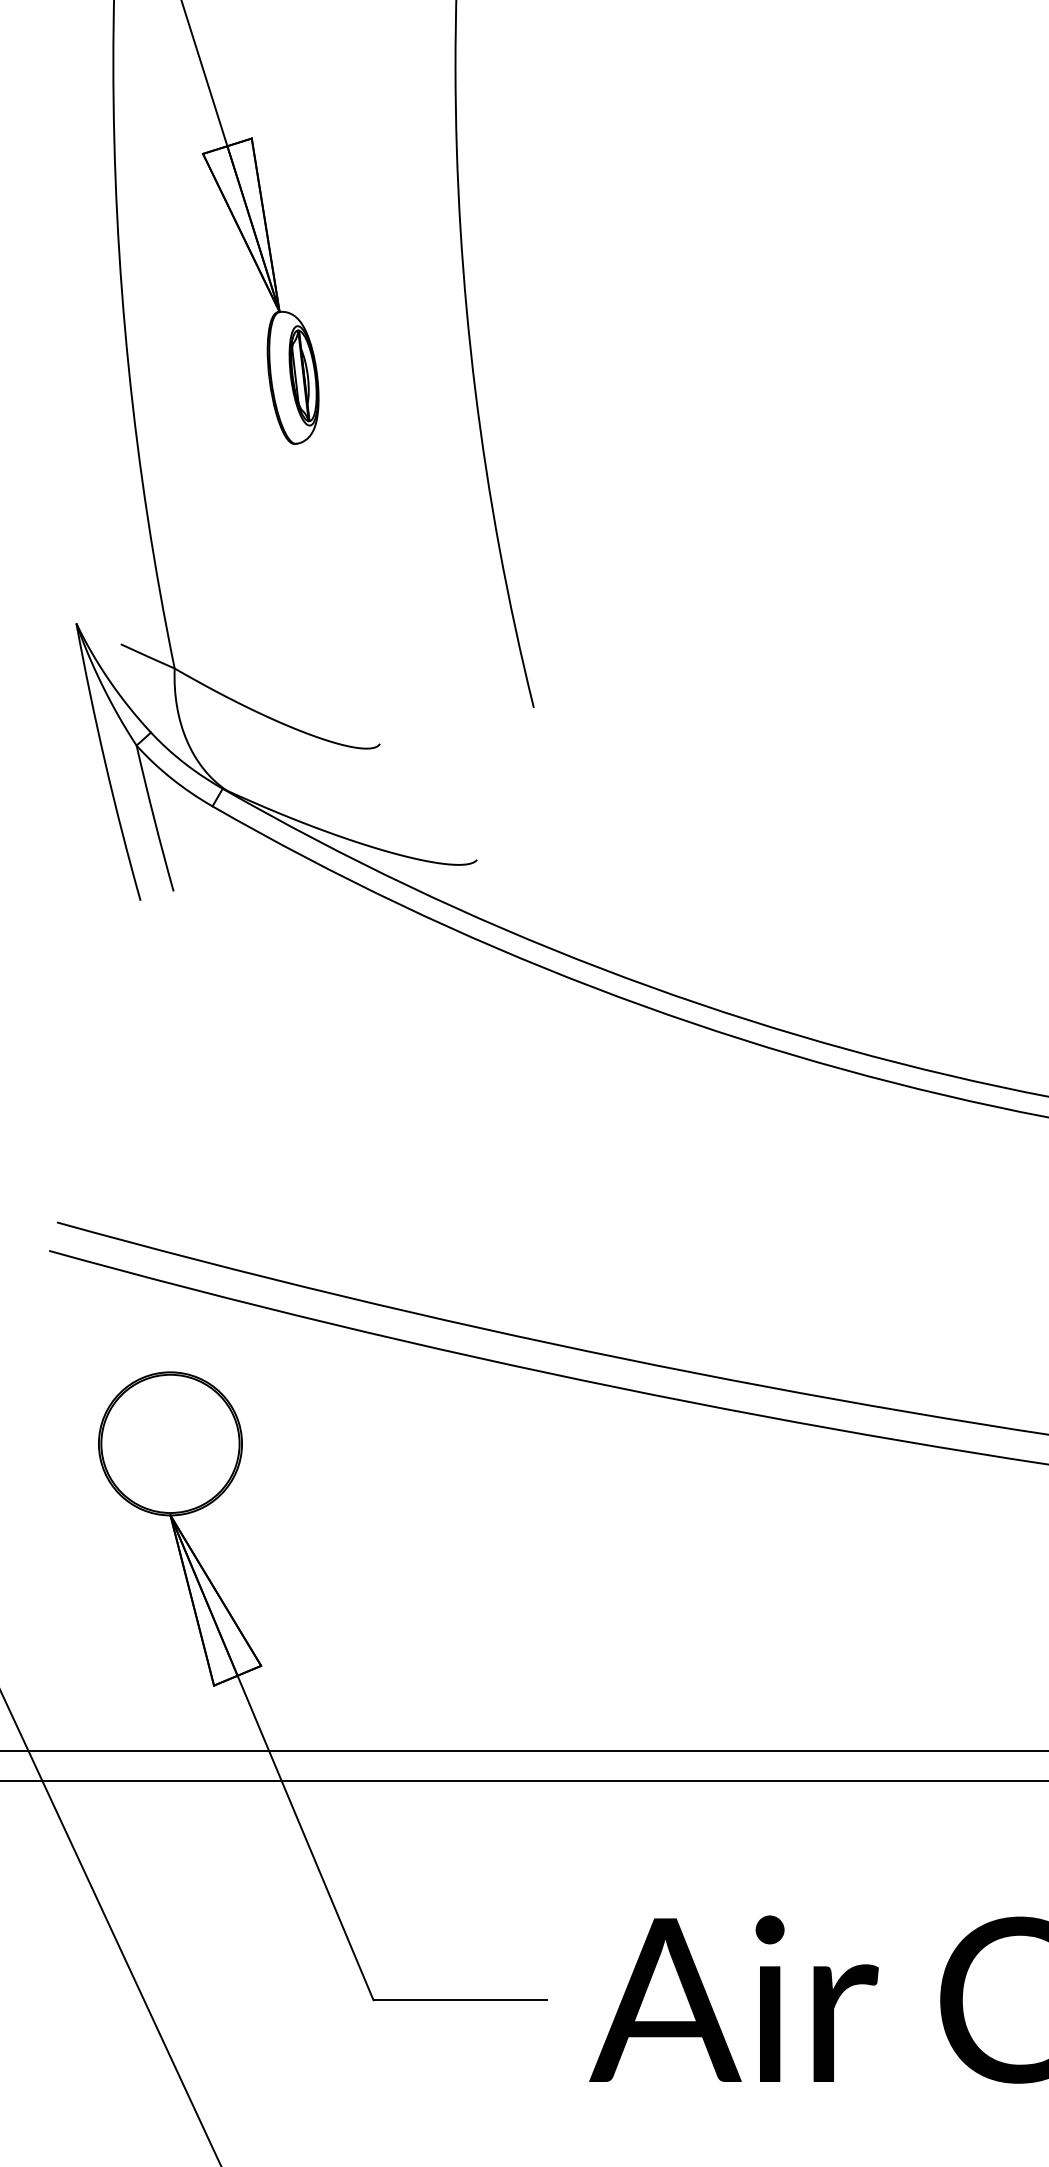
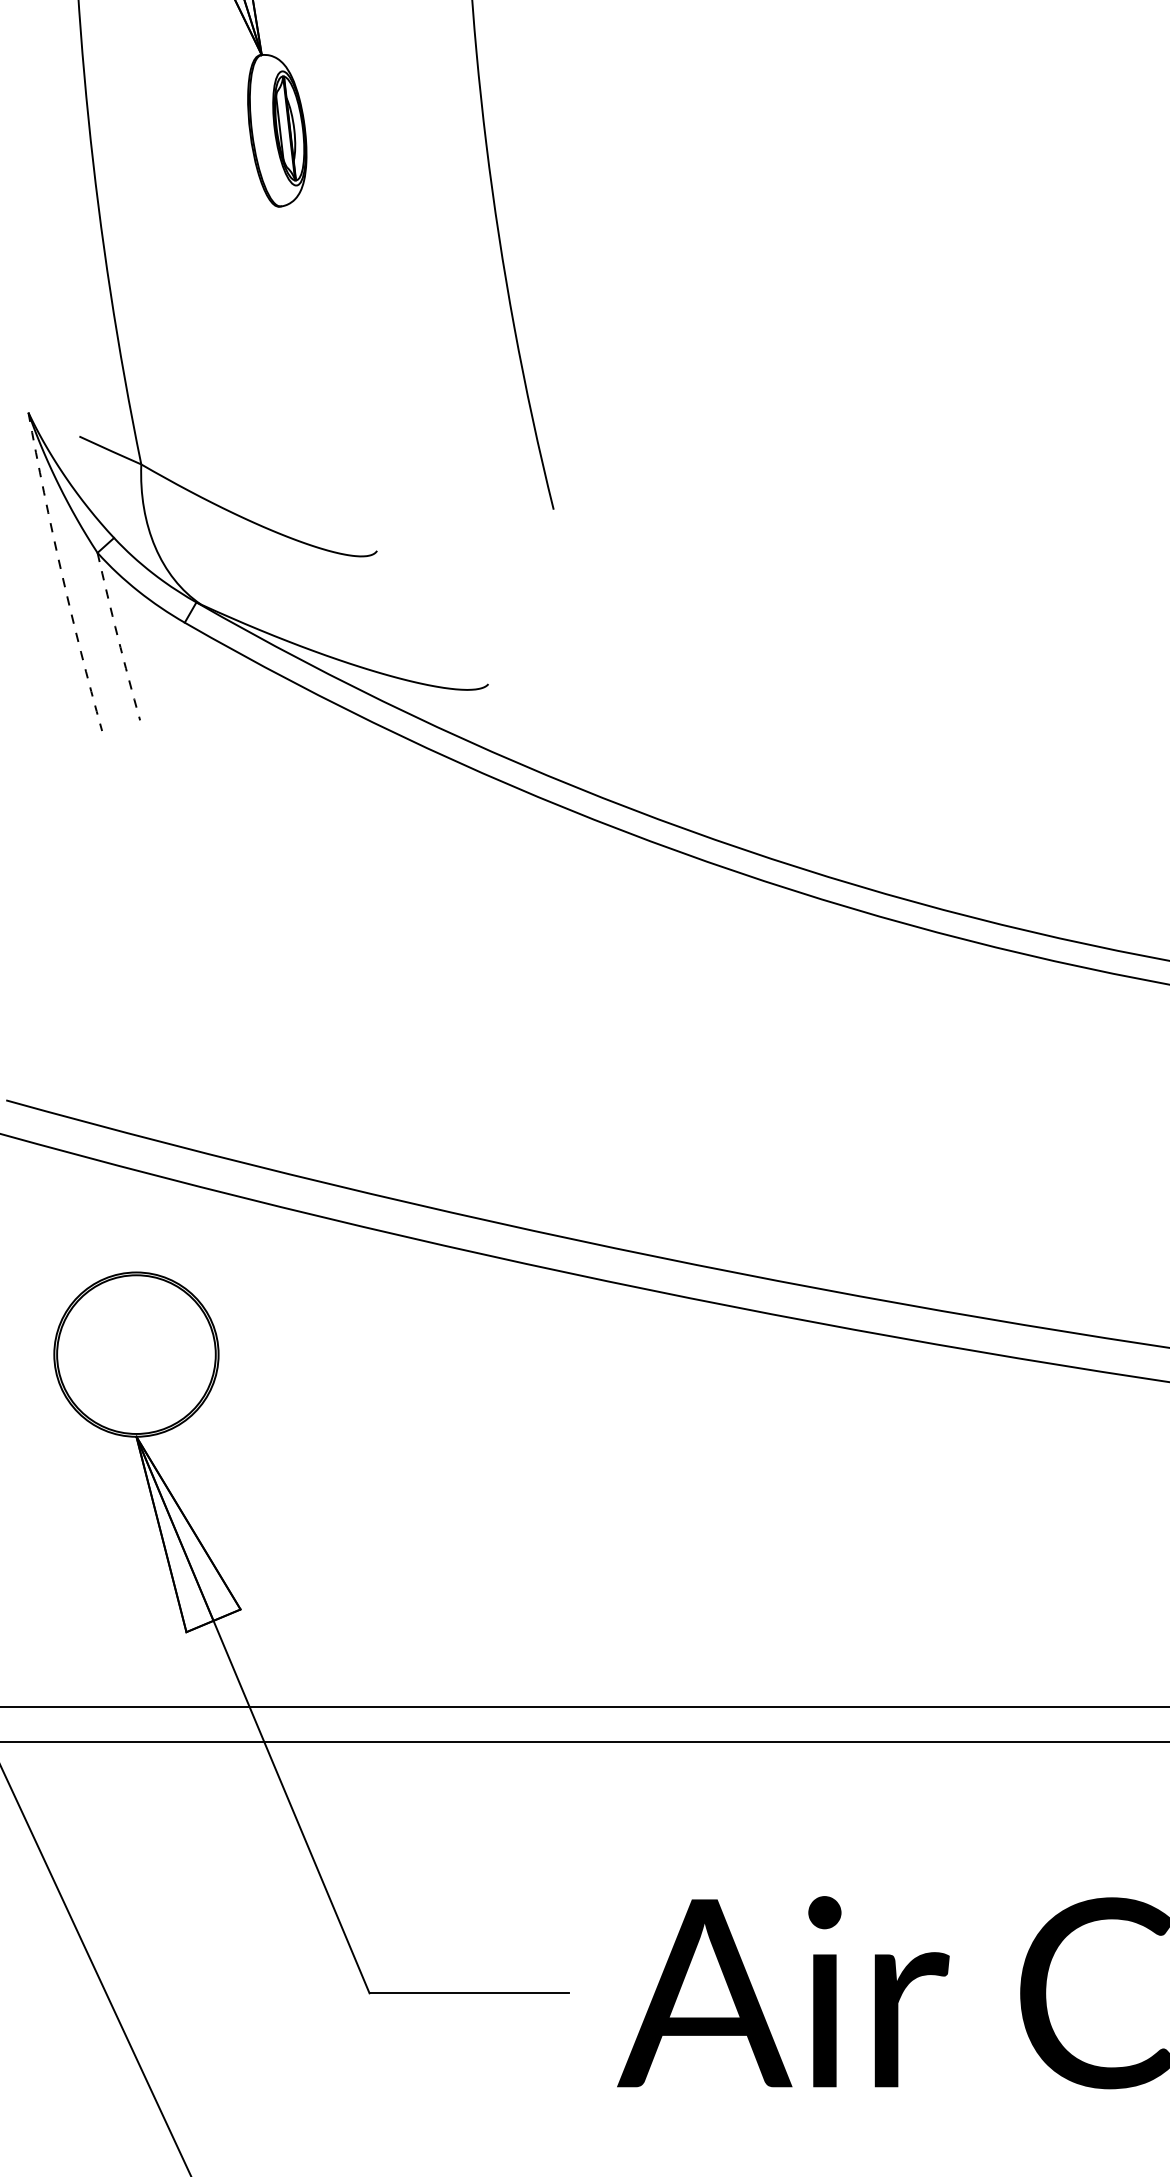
arc: (105, 762) -> (61, 572), solid -> dashed
arc: (154, 818) -> (118, 636), solid -> dashed

